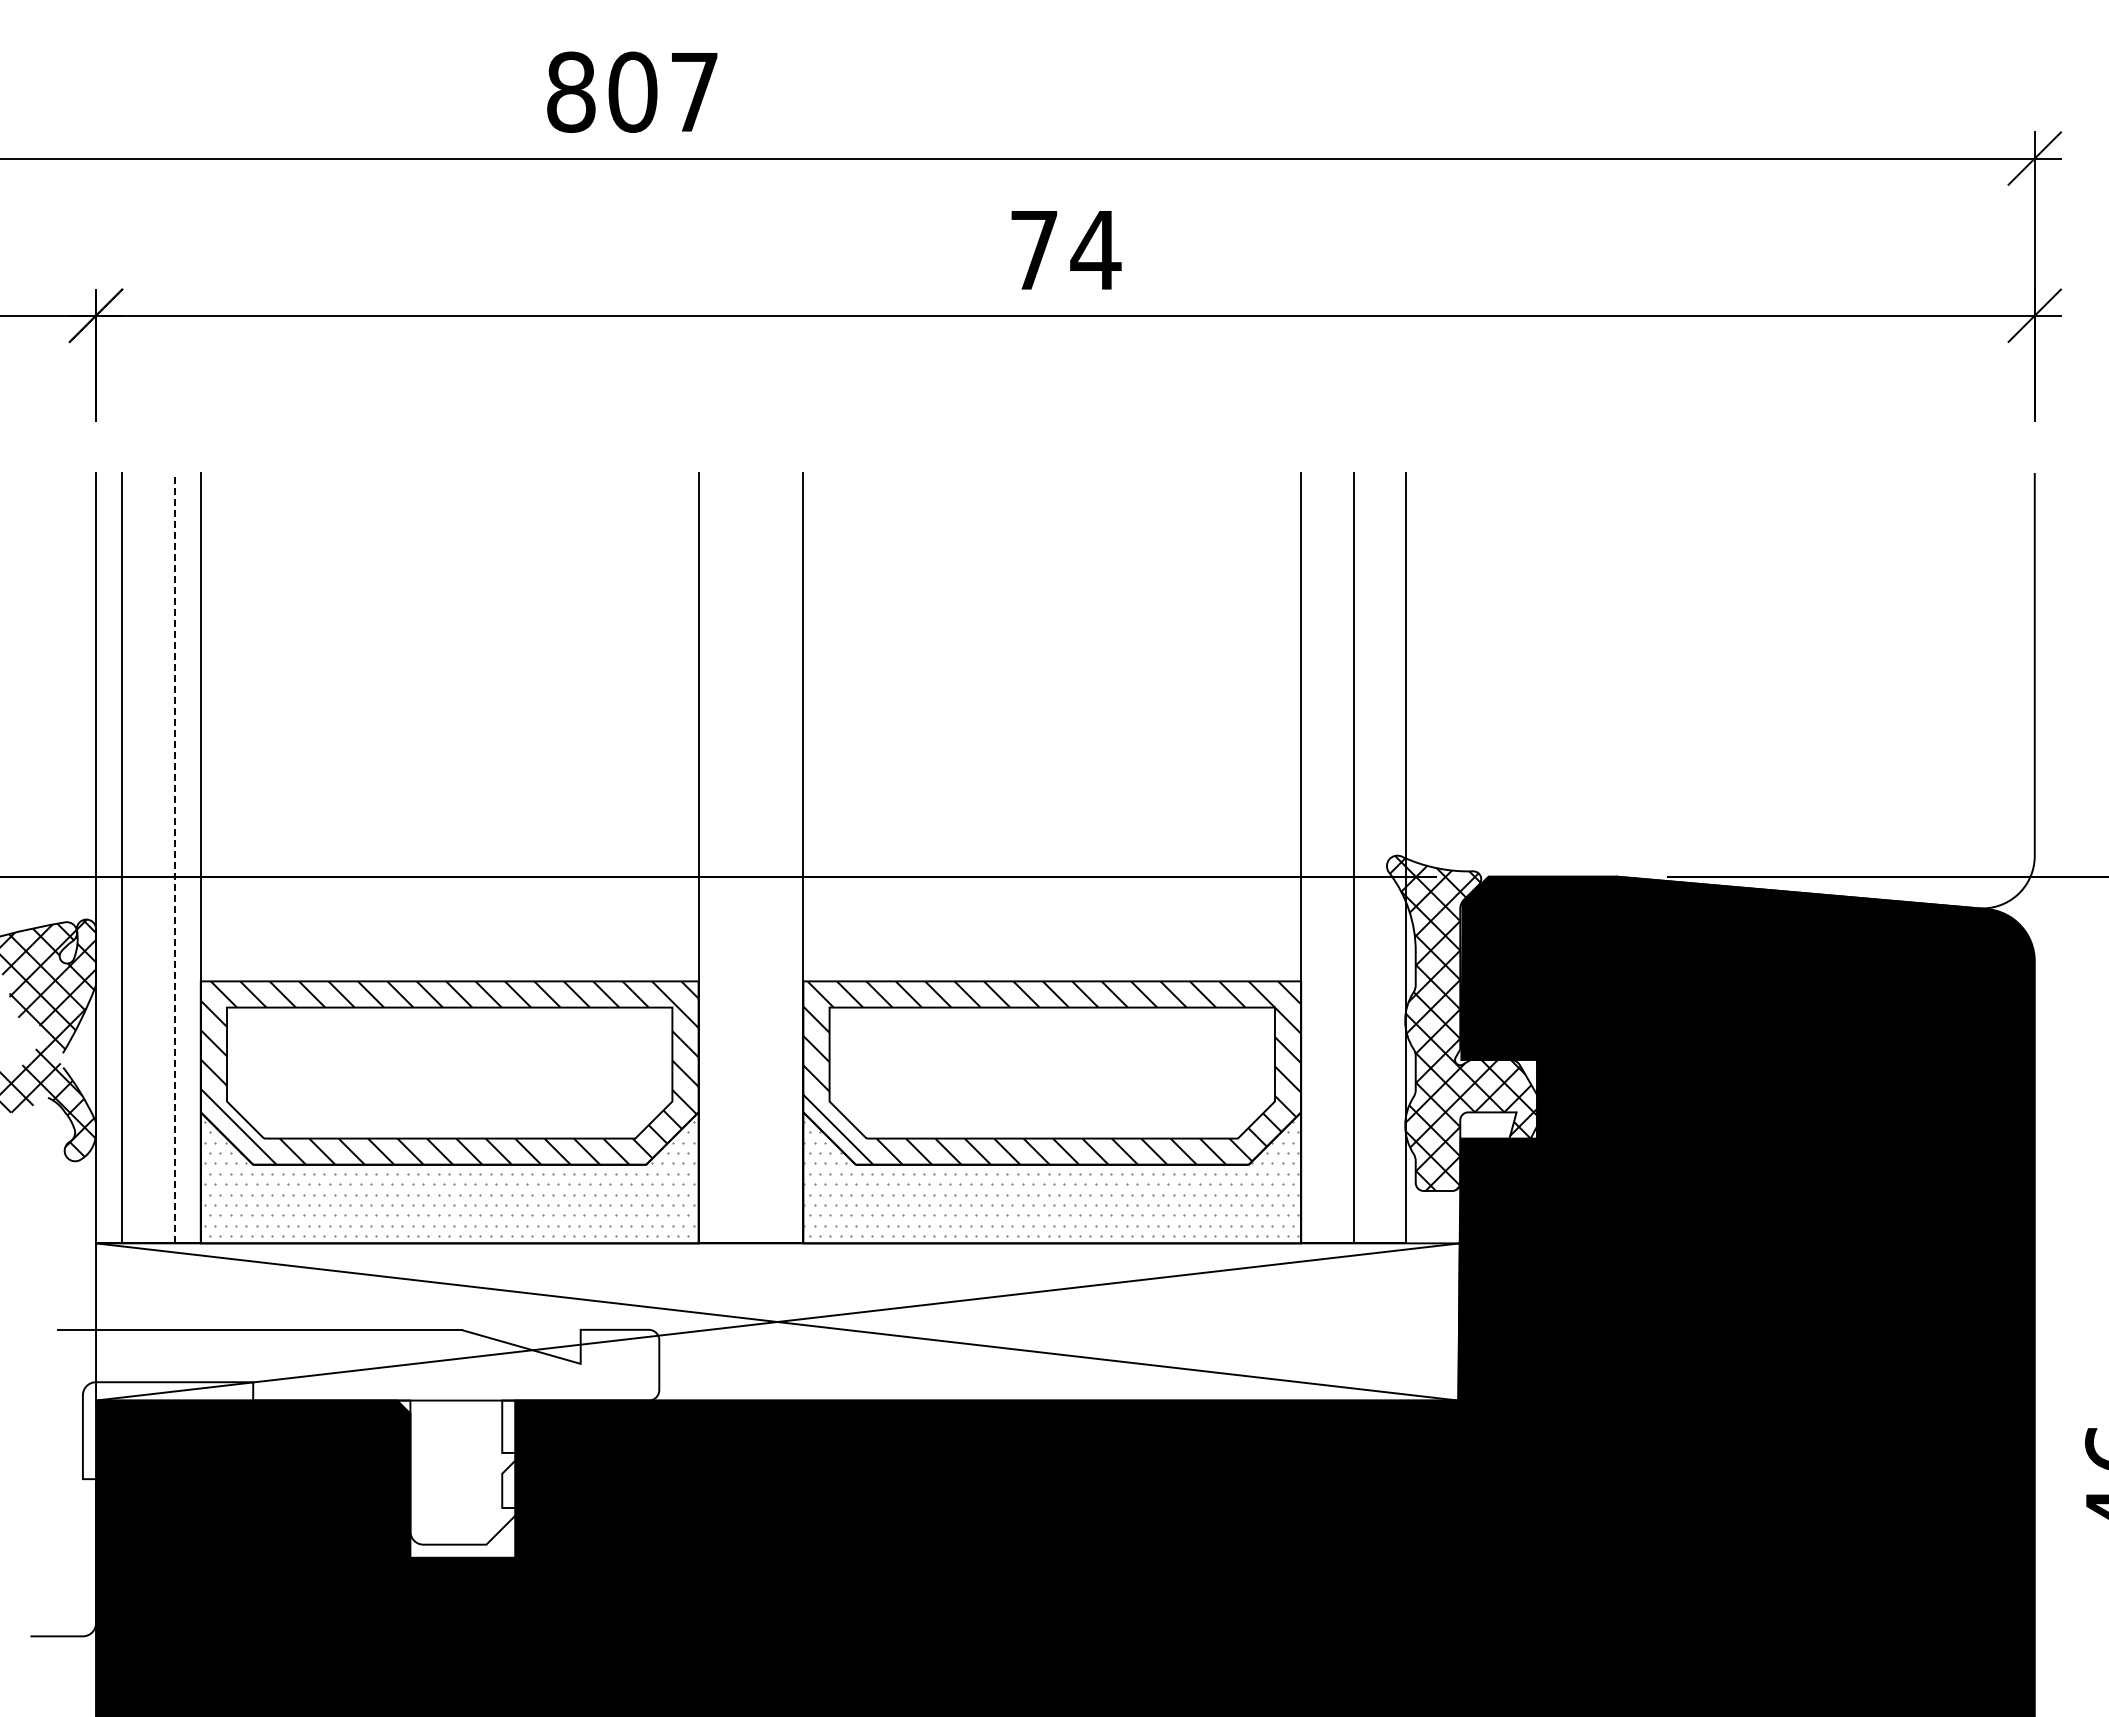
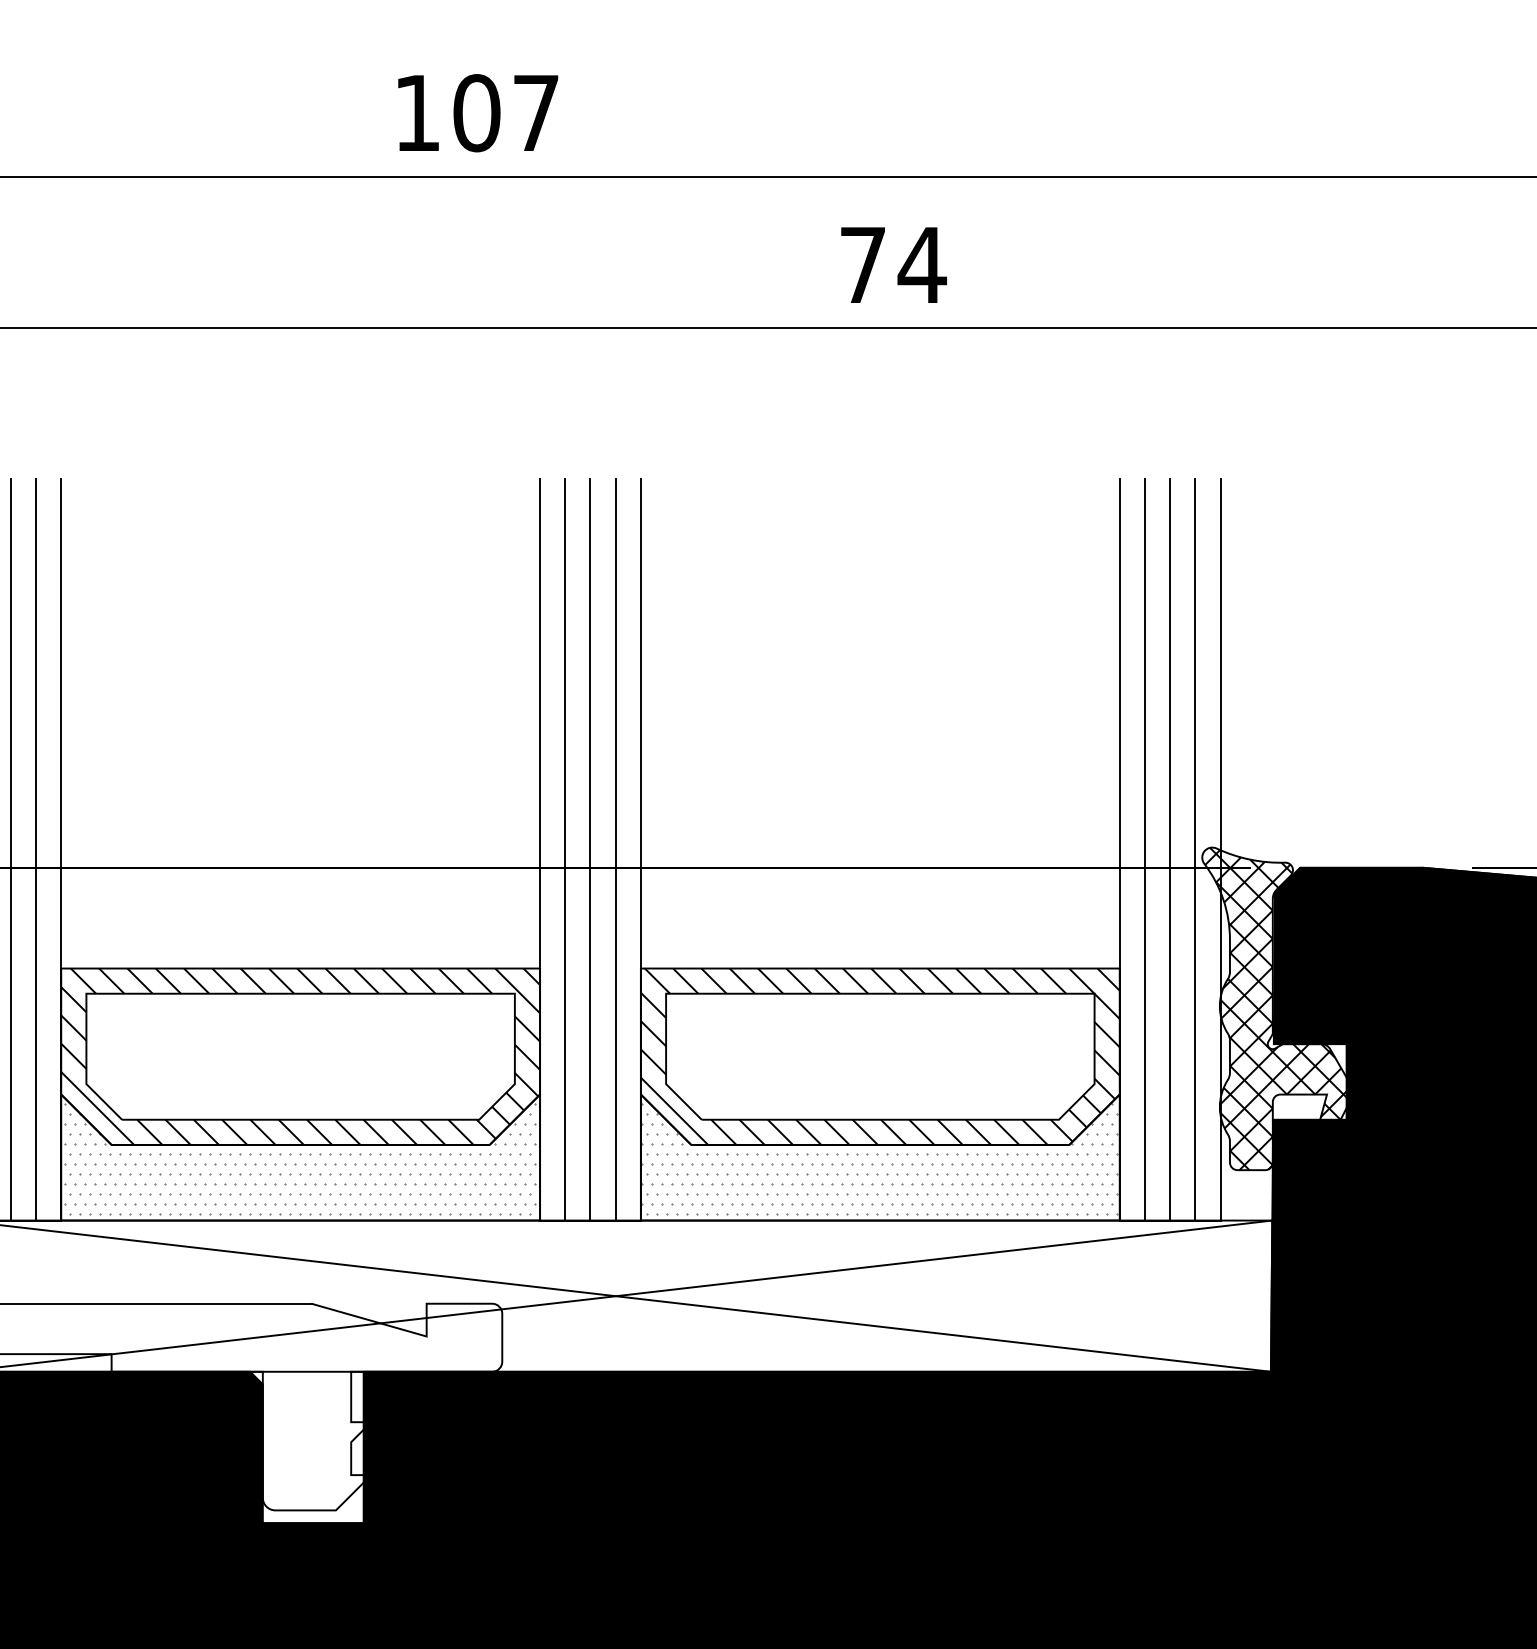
text: (571, 91) -> (417, 112), 807 -> 107
line: (148, 857) -> (10, 849), added
line: (174, 857) -> (35, 849), dashed -> solid
line: (724, 857) -> (564, 849), added
line: (751, 857) -> (590, 849), added
line: (777, 857) -> (615, 849), added
line: (1327, 857) -> (1145, 849), added
line: (1379, 857) -> (1195, 849), added

